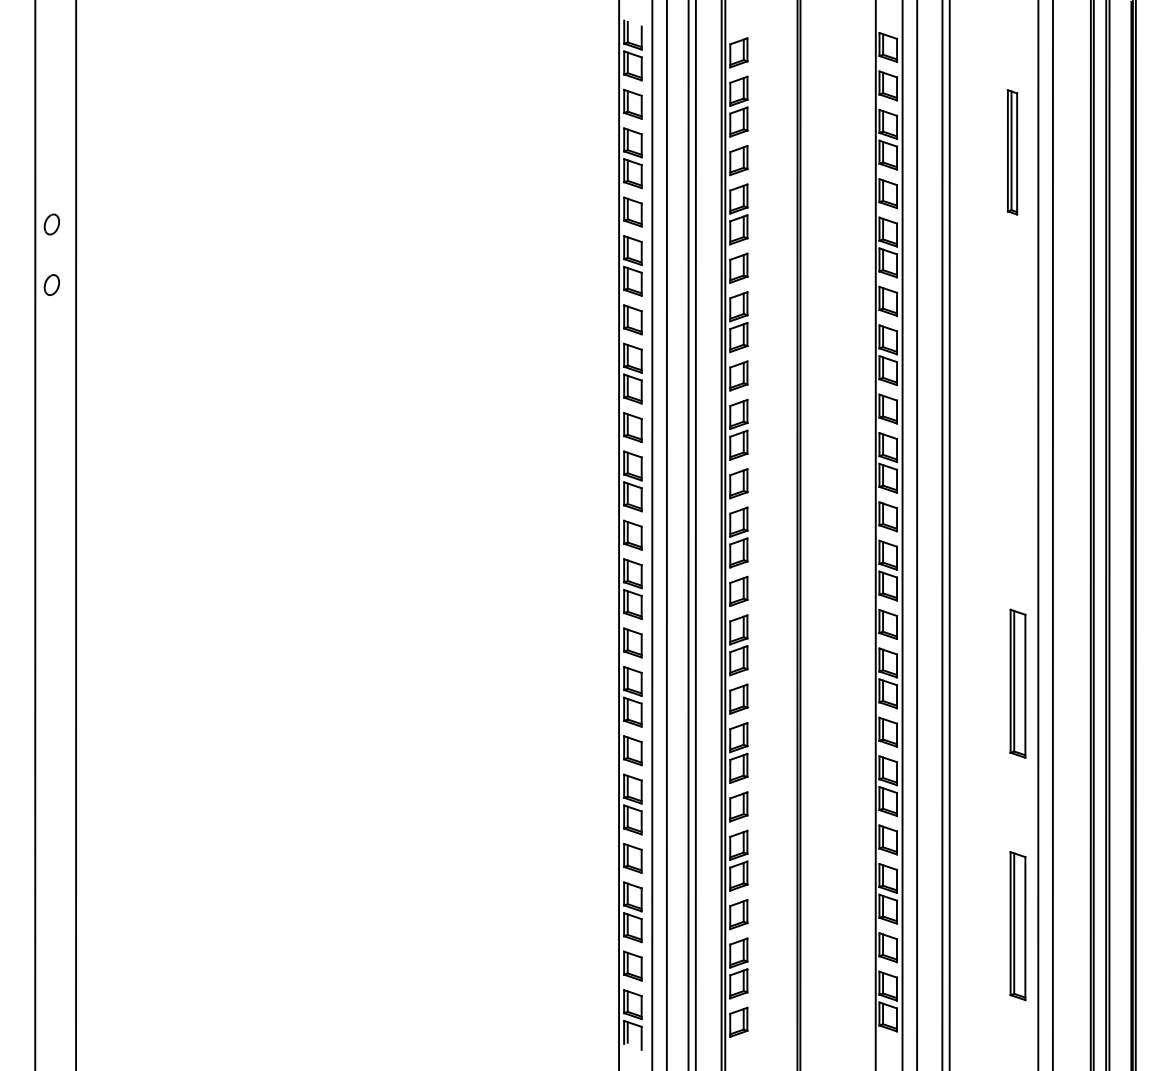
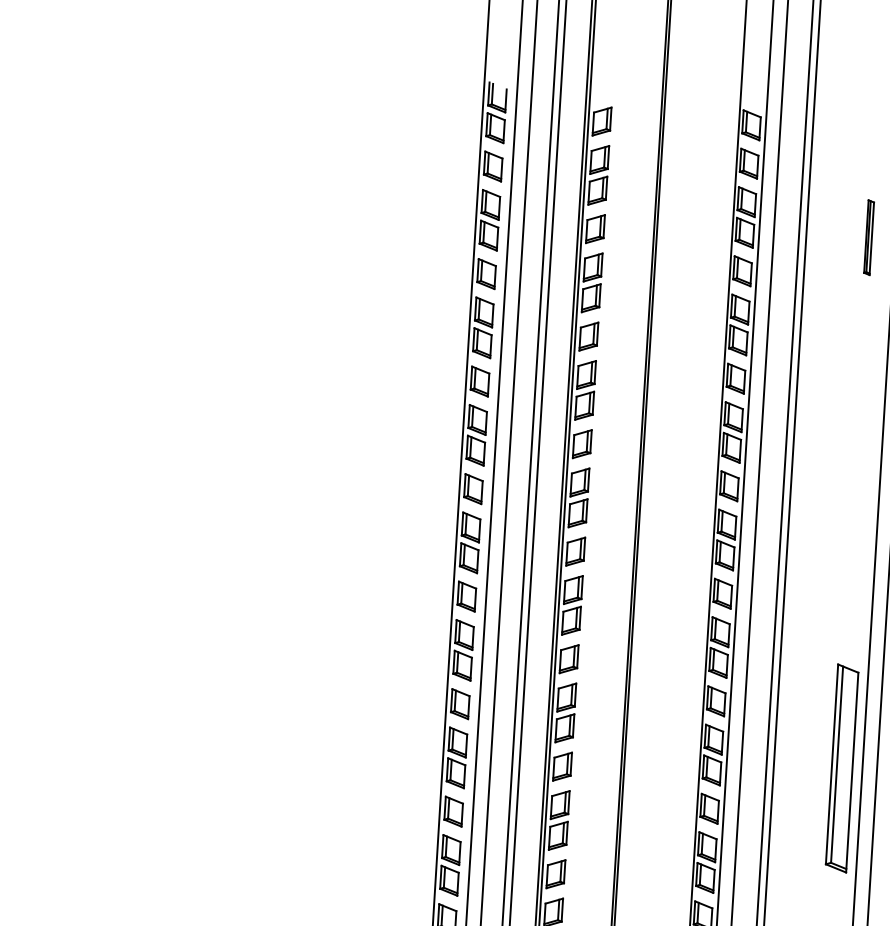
part: (1012, 152) -> (869, 237), size x0.6
part: (1017, 683) -> (841, 768), size x1.4

